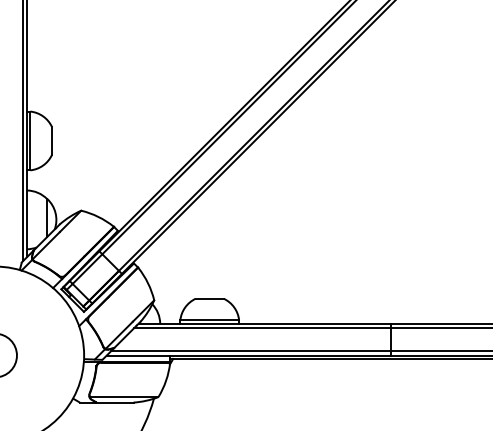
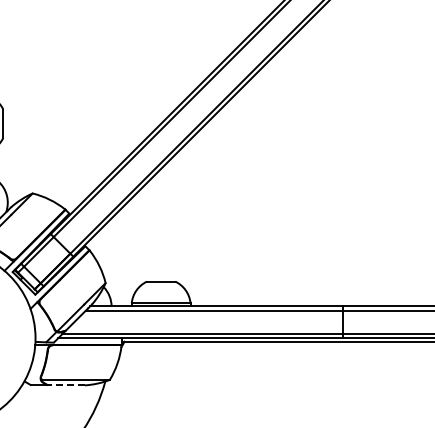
line: (114, 402) -> (65, 385), solid -> dashed

